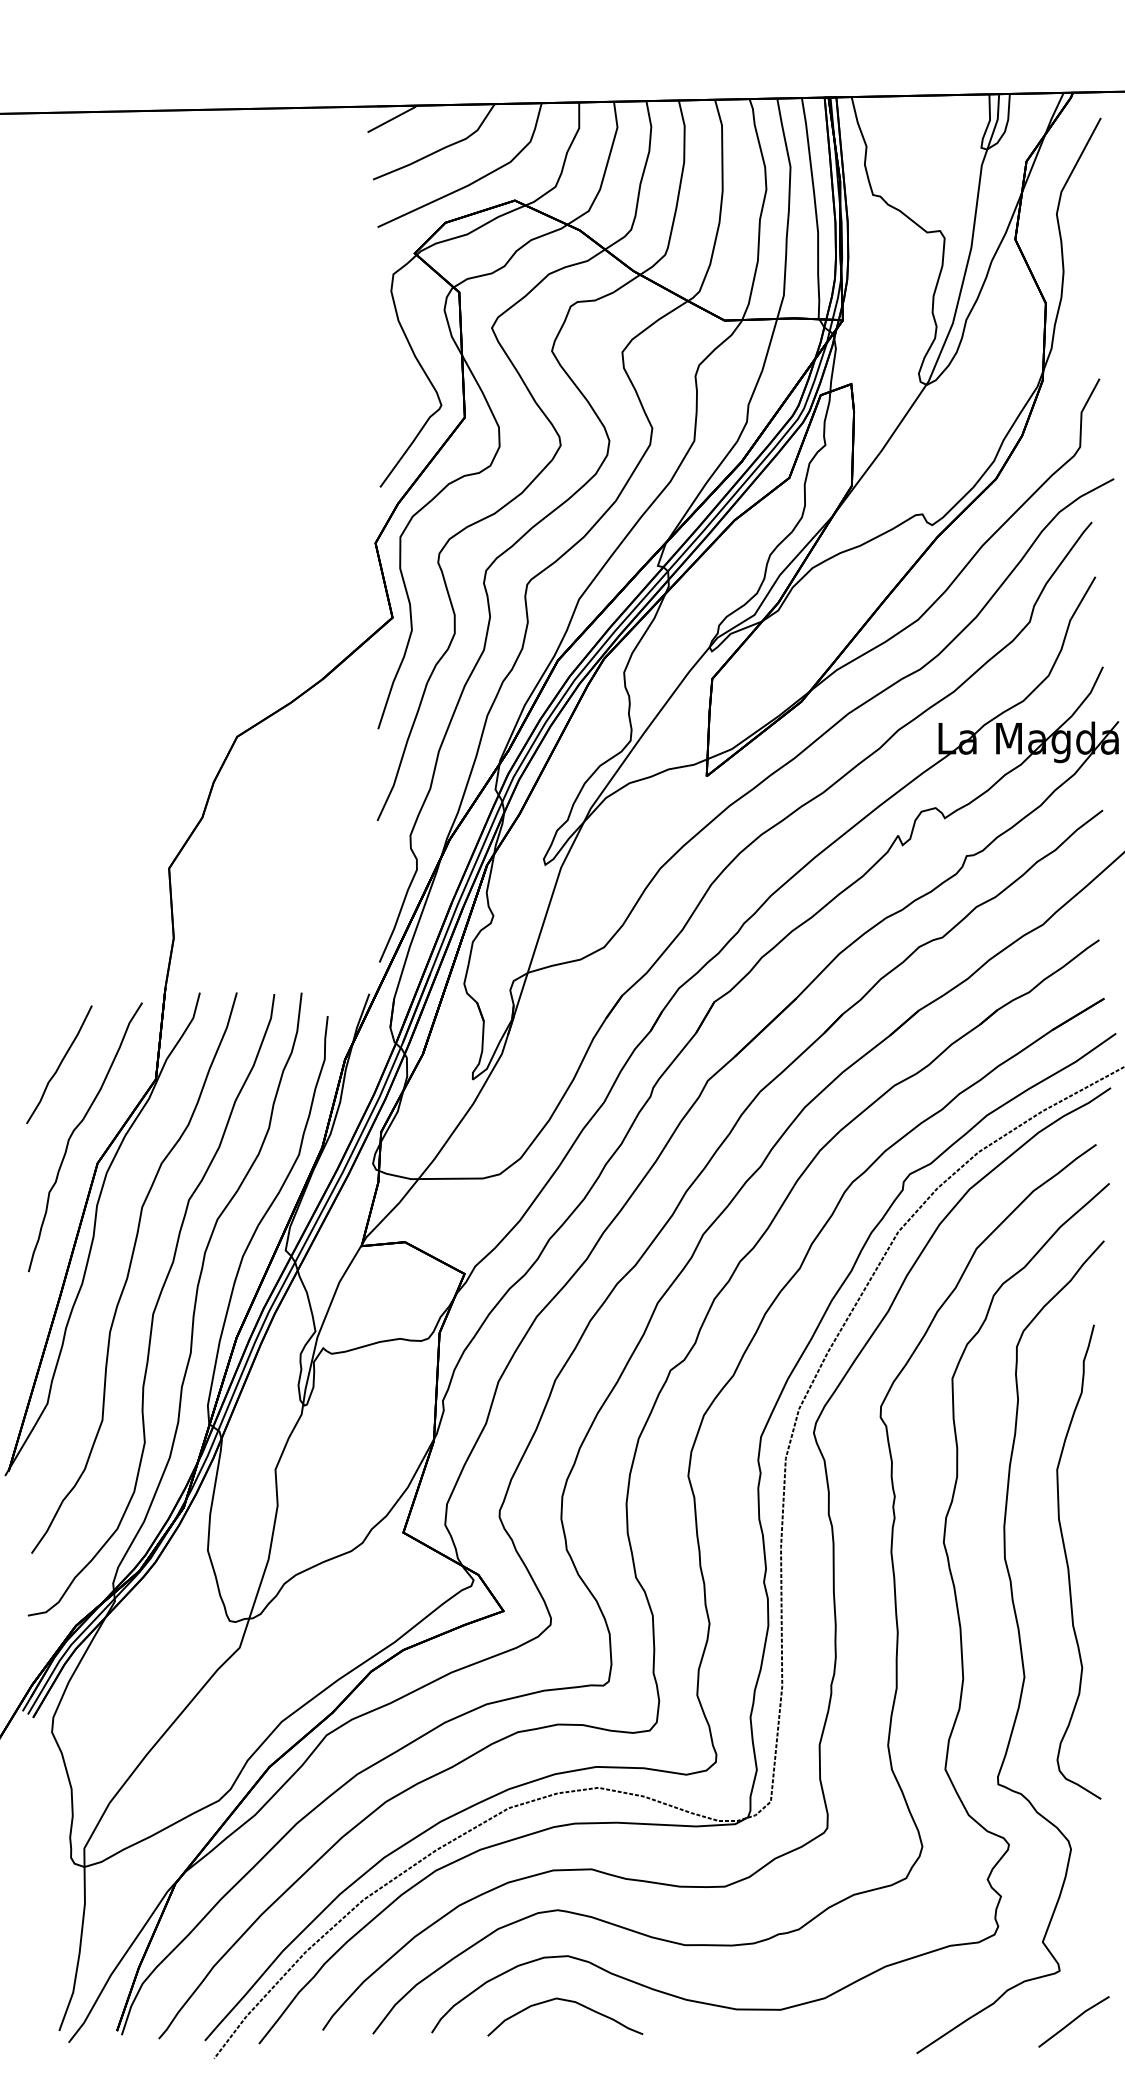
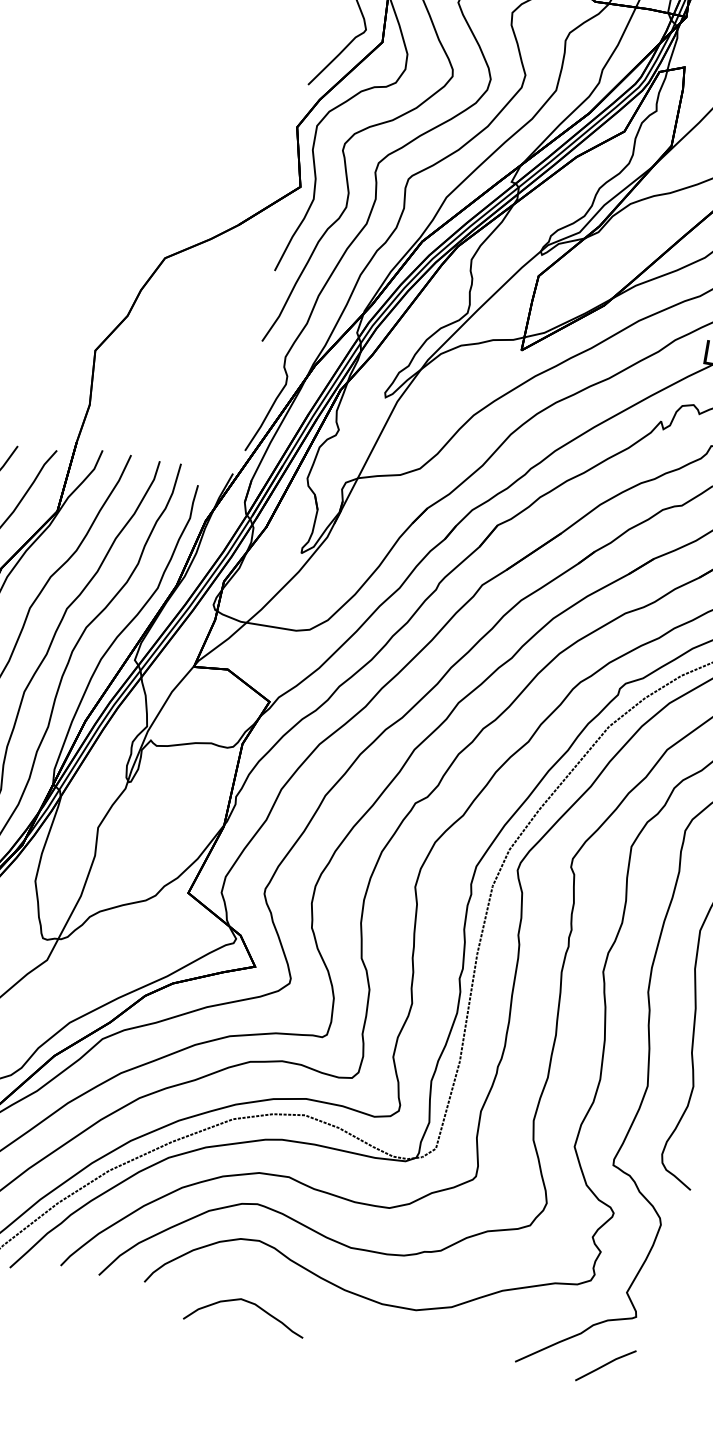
curve: (565, 2001) -> (247, 1302), moved
line: (1073, 2021) -> (605, 1365), moved

